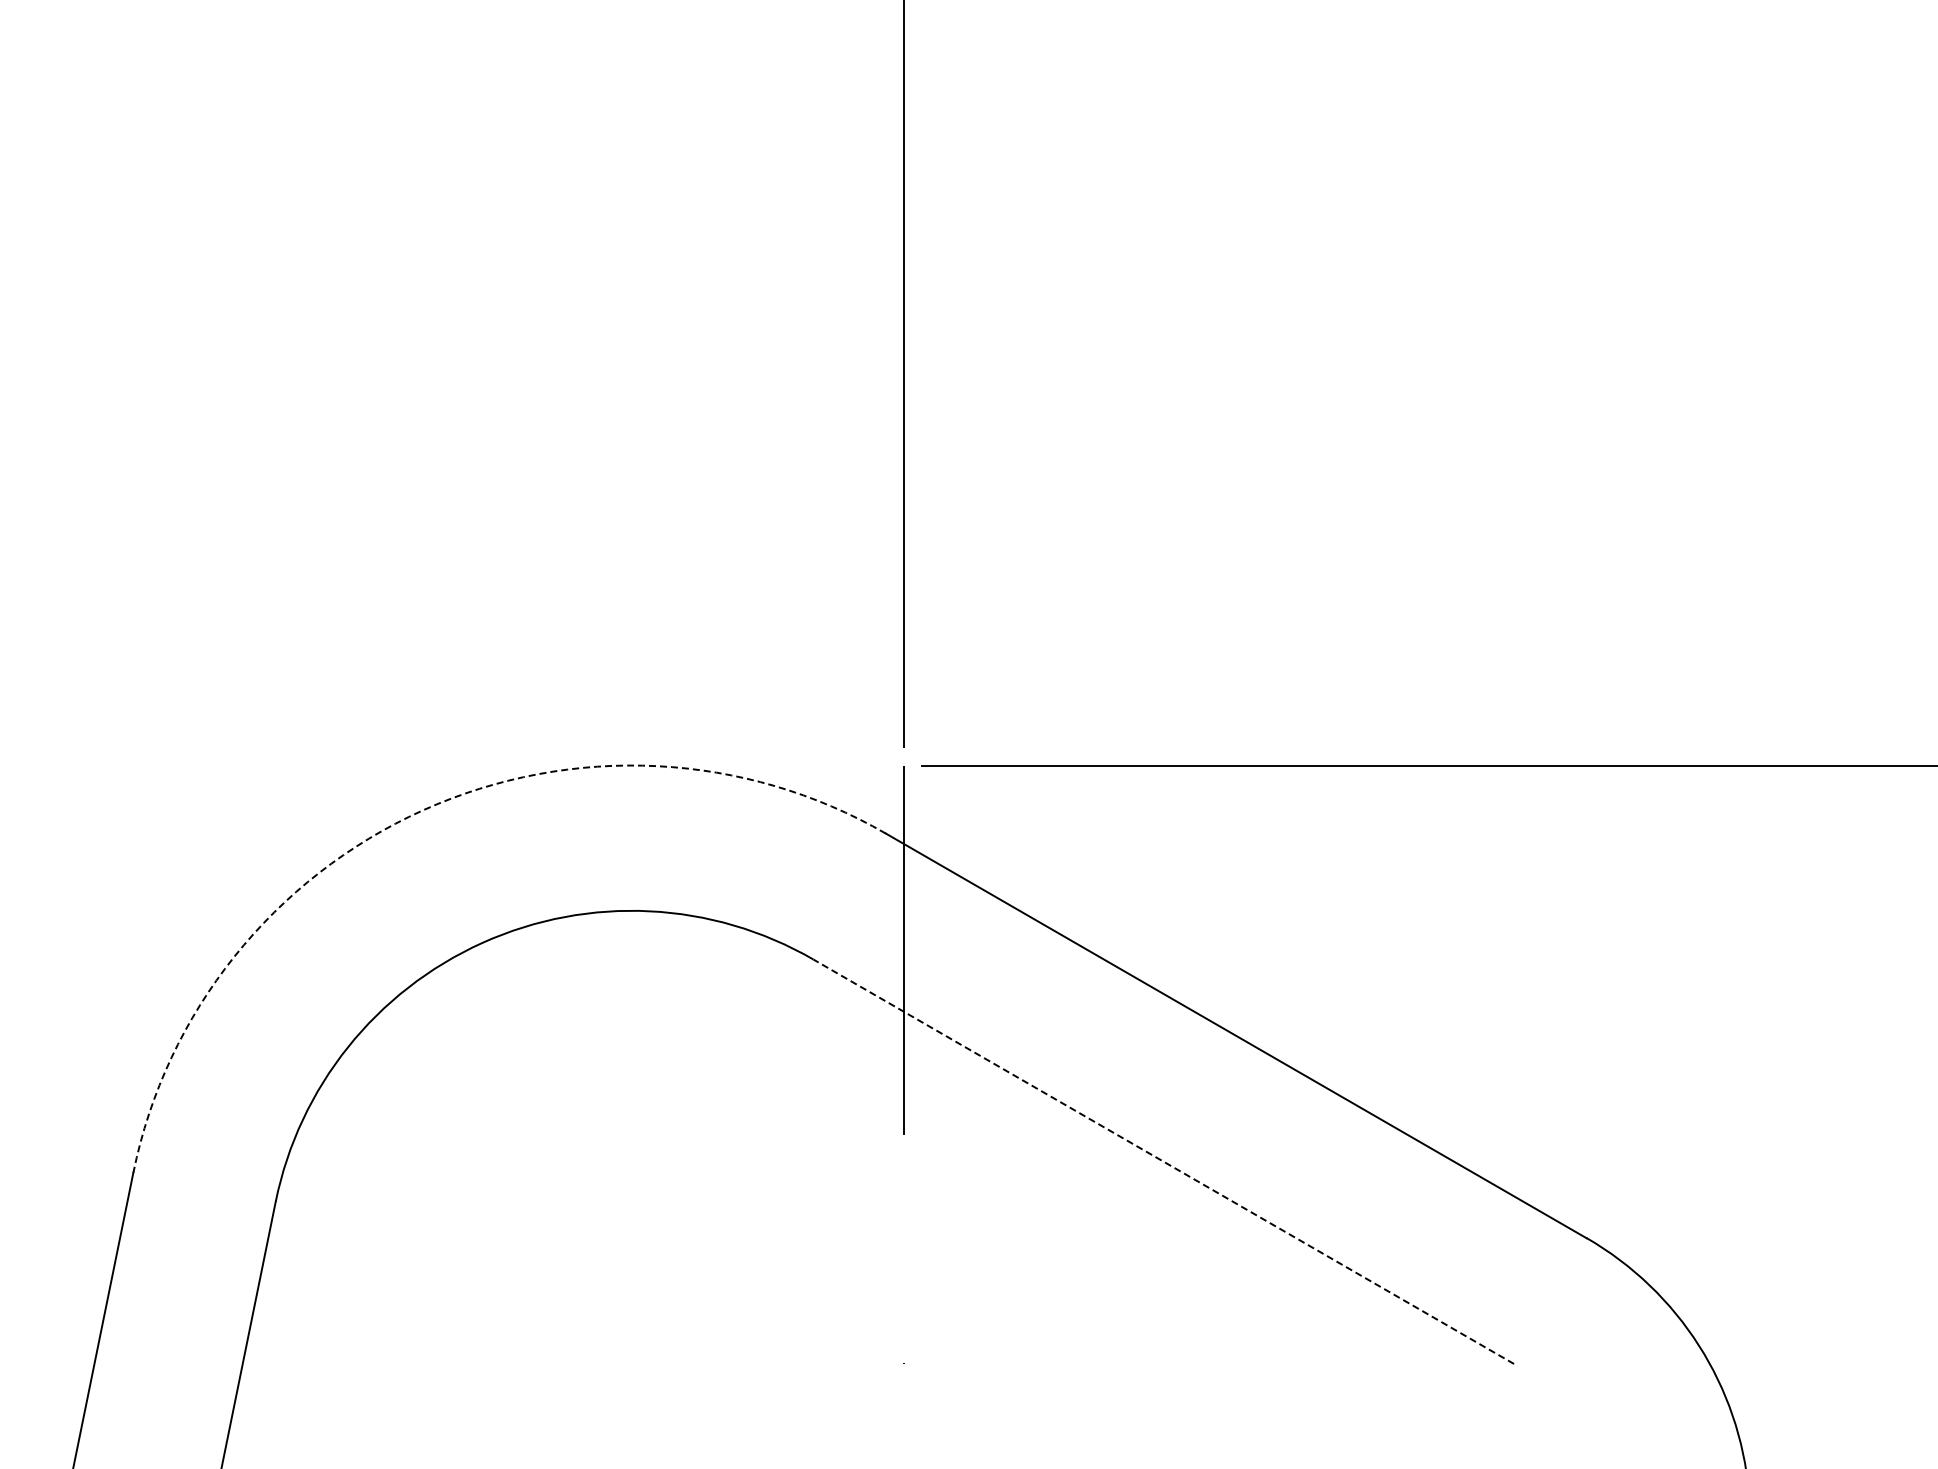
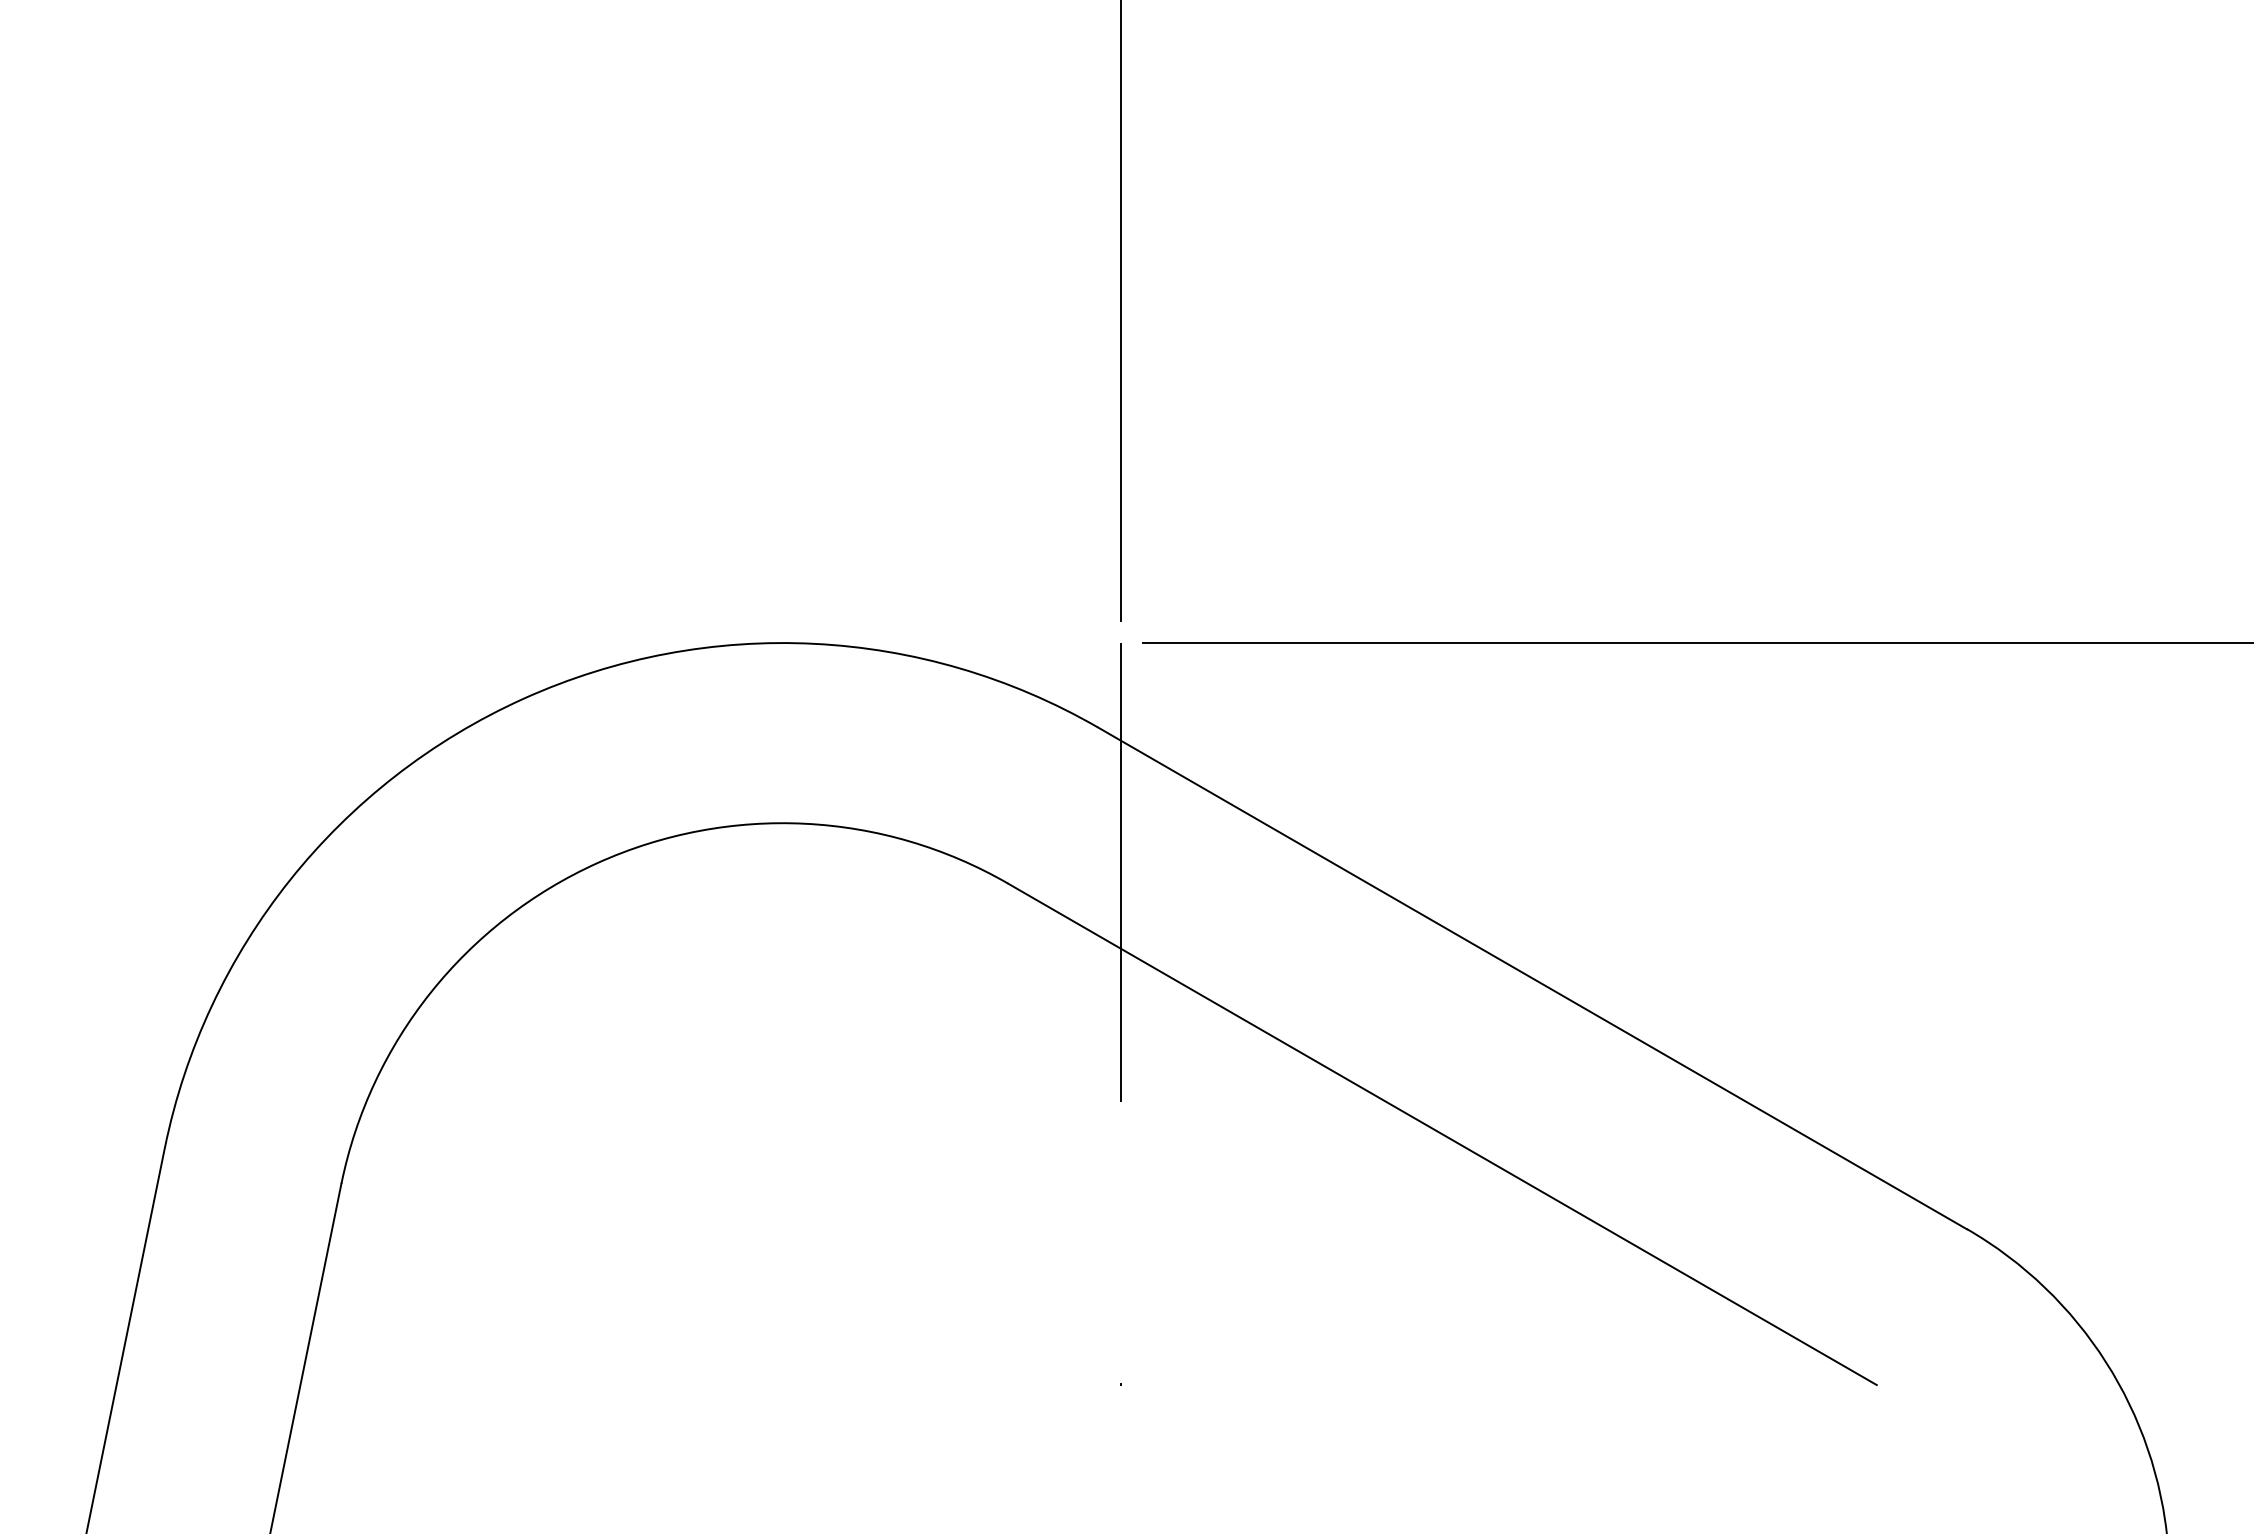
arc: (422, 810) -> (523, 698), dashed -> solid
line: (1163, 1161) -> (1442, 1134), dashed -> solid

